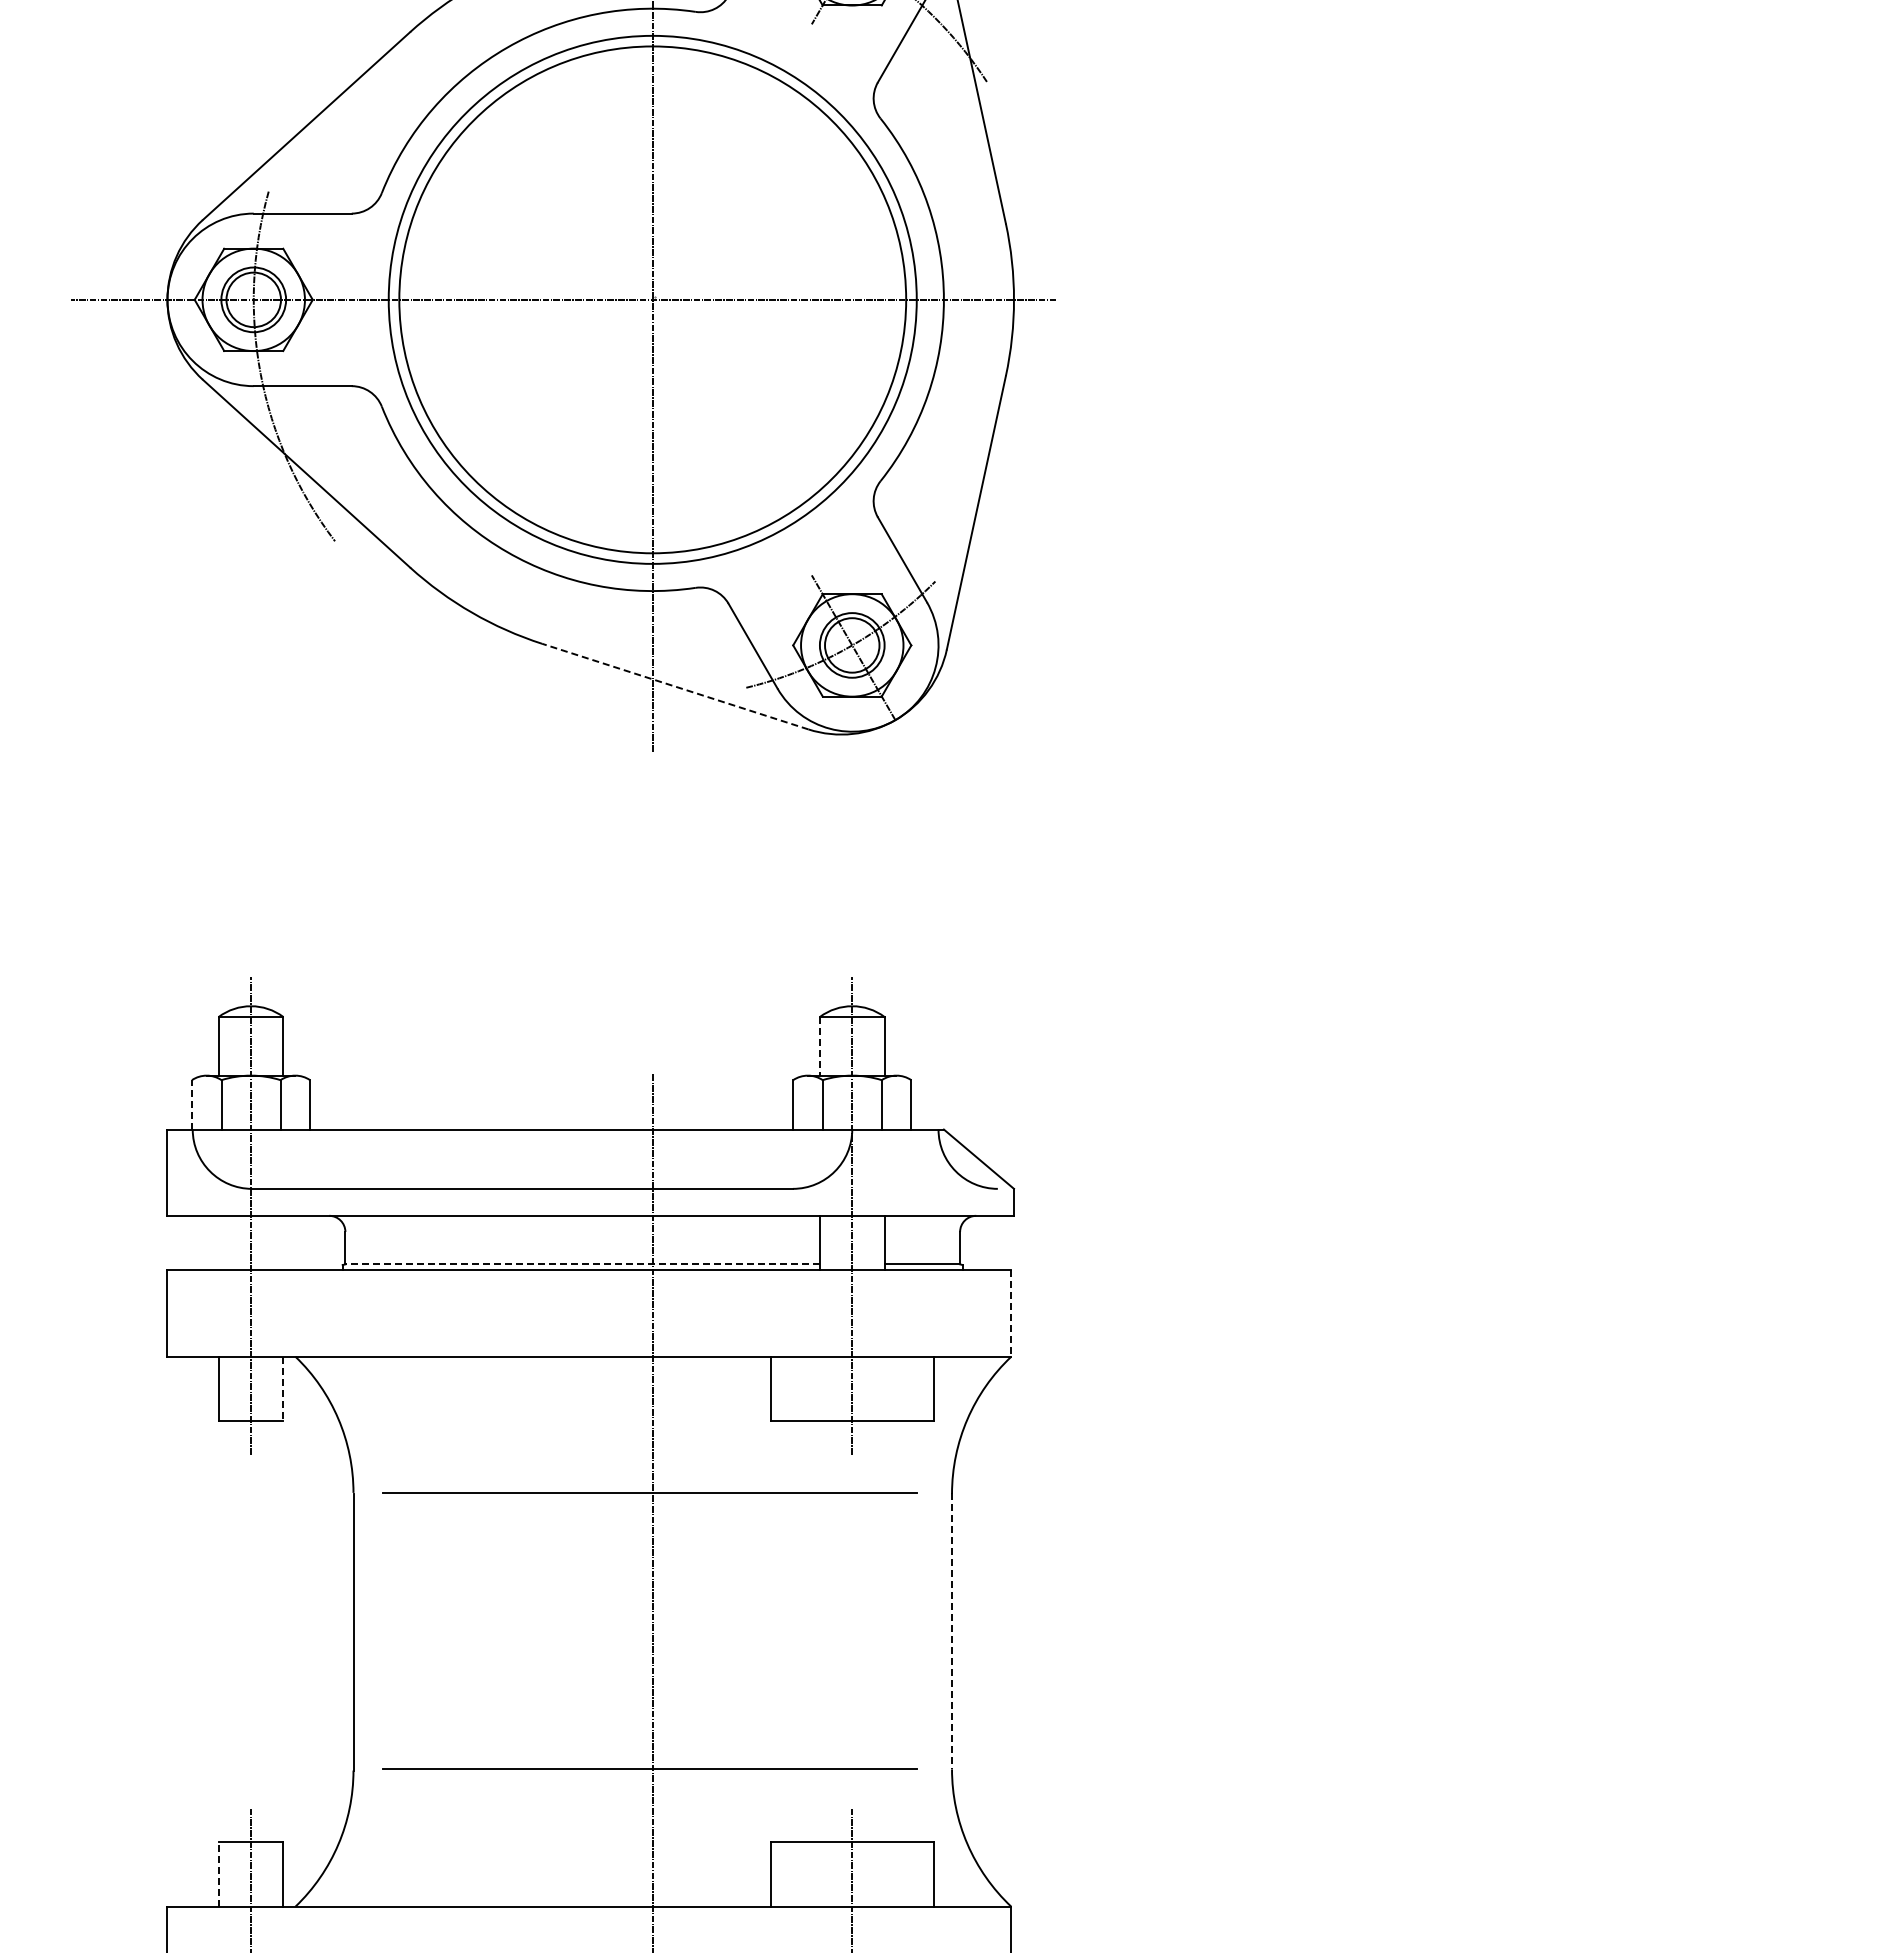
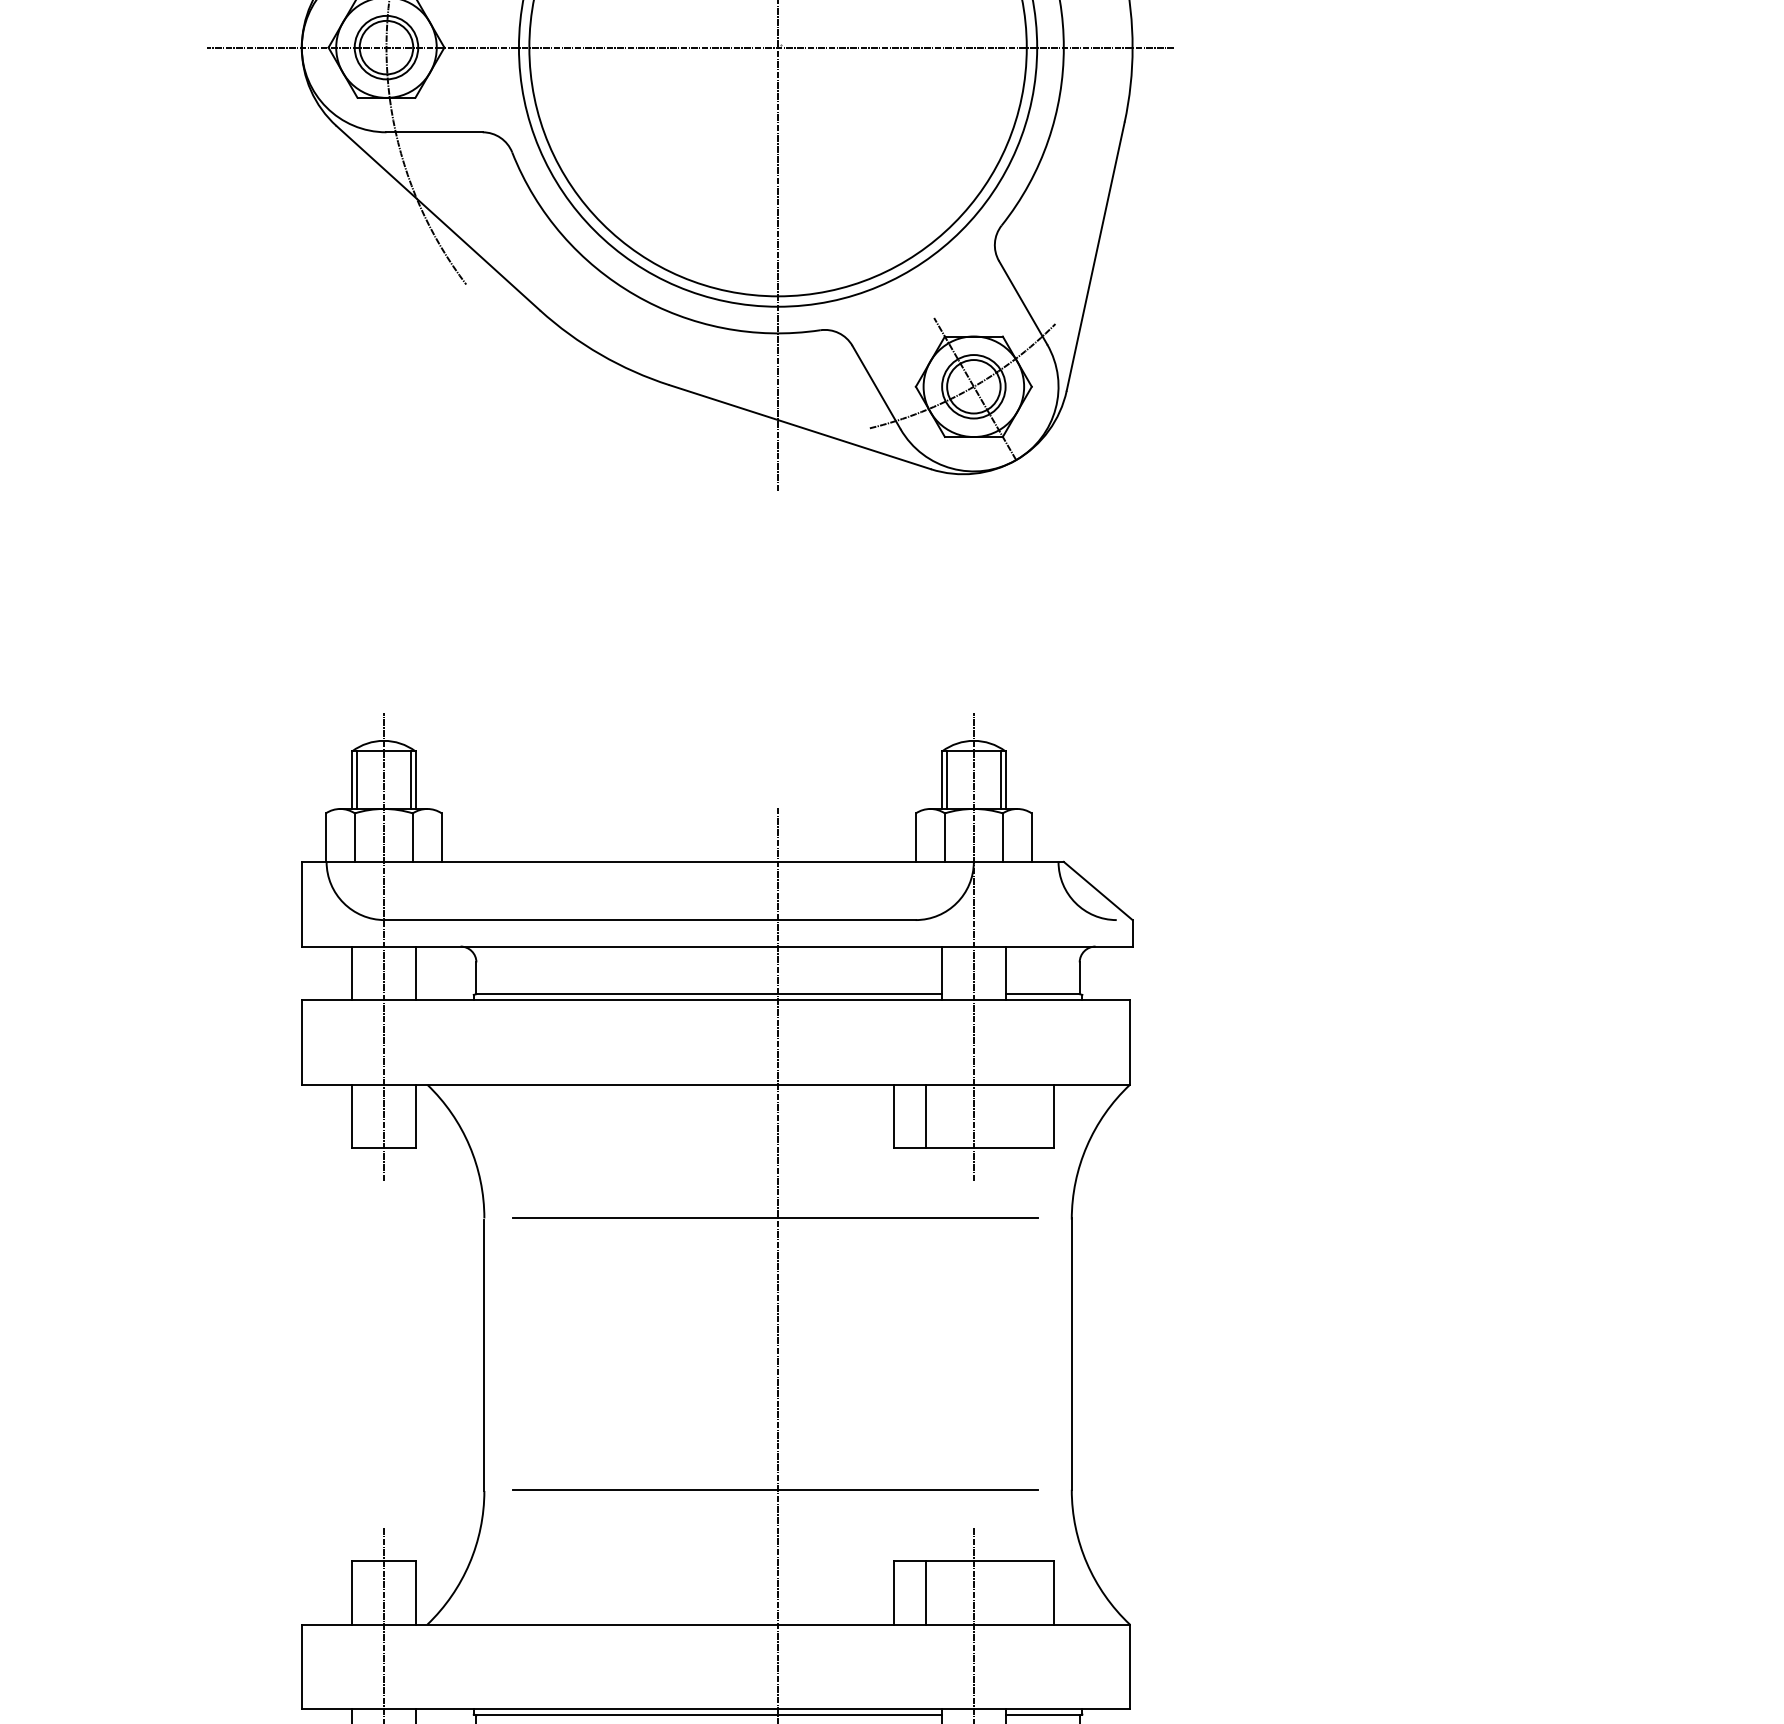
line: (675, 686) -> (800, 427), dashed -> solid
line: (223, 1046) -> (356, 780), added
line: (278, 1046) -> (410, 780), added
line: (819, 1046) -> (941, 780), dashed -> solid
line: (825, 1046) -> (947, 780), added
line: (879, 1046) -> (1000, 780), added
line: (192, 1104) -> (326, 837), dashed -> solid
line: (218, 1242) -> (351, 972), added
line: (283, 1242) -> (415, 972), added
line: (582, 1264) -> (709, 994), dashed -> solid
line: (1011, 1314) -> (1130, 1043), dashed -> solid
line: (803, 1388) -> (926, 1116), added
line: (283, 1389) -> (415, 1116), dashed -> solid
line: (952, 1631) -> (1072, 1354), dashed -> solid
line: (218, 1873) -> (351, 1591), dashed -> solid
line: (803, 1874) -> (926, 1592), added

